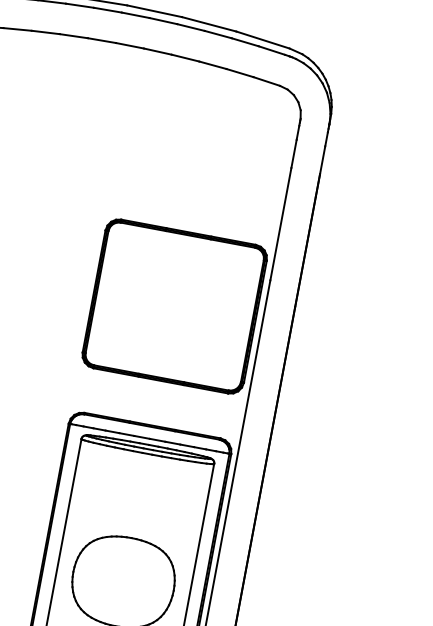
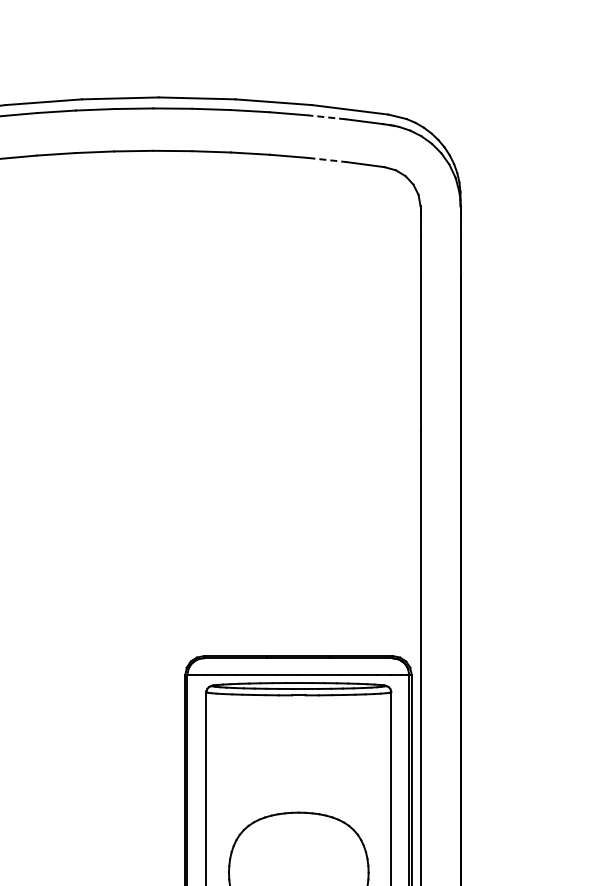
line: (244, 42) -> (326, 117), solid -> dashed
line: (240, 73) -> (328, 160), solid -> dashed
part: (174, 306) -> (298, 490), removed

